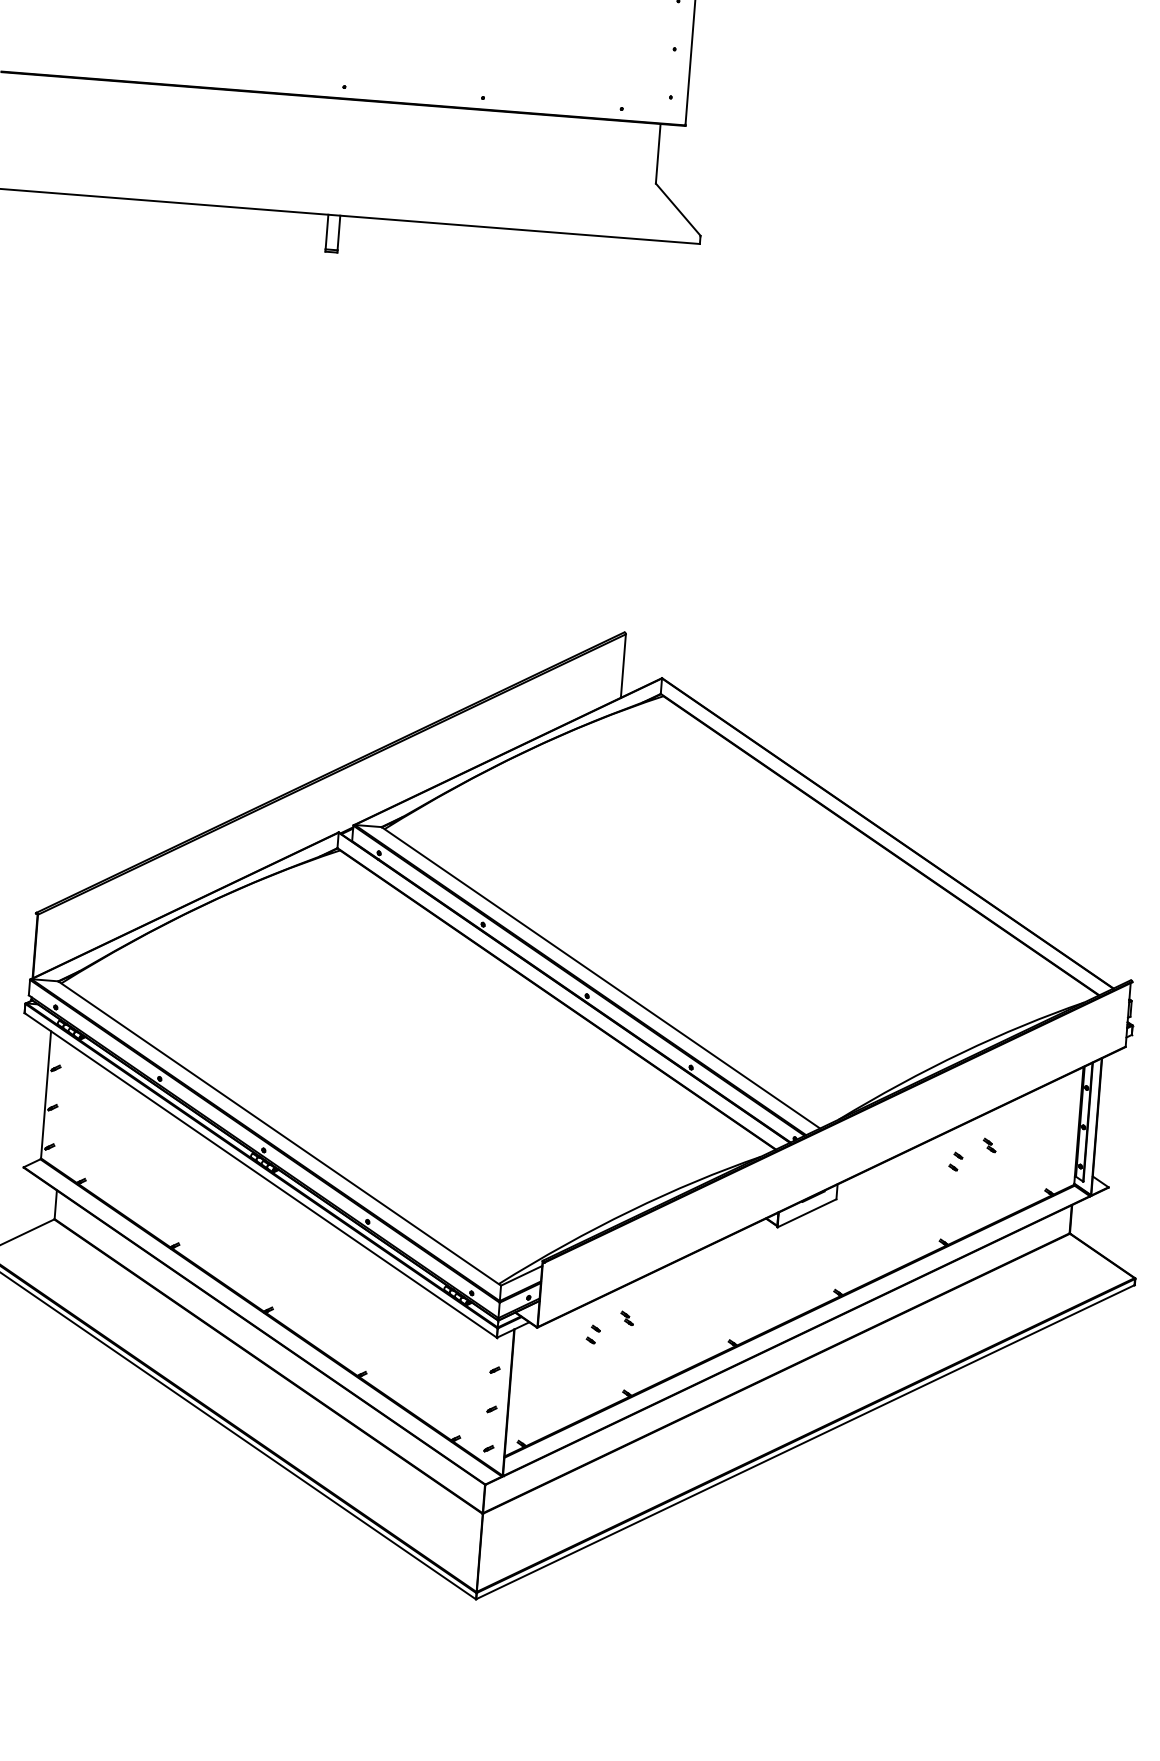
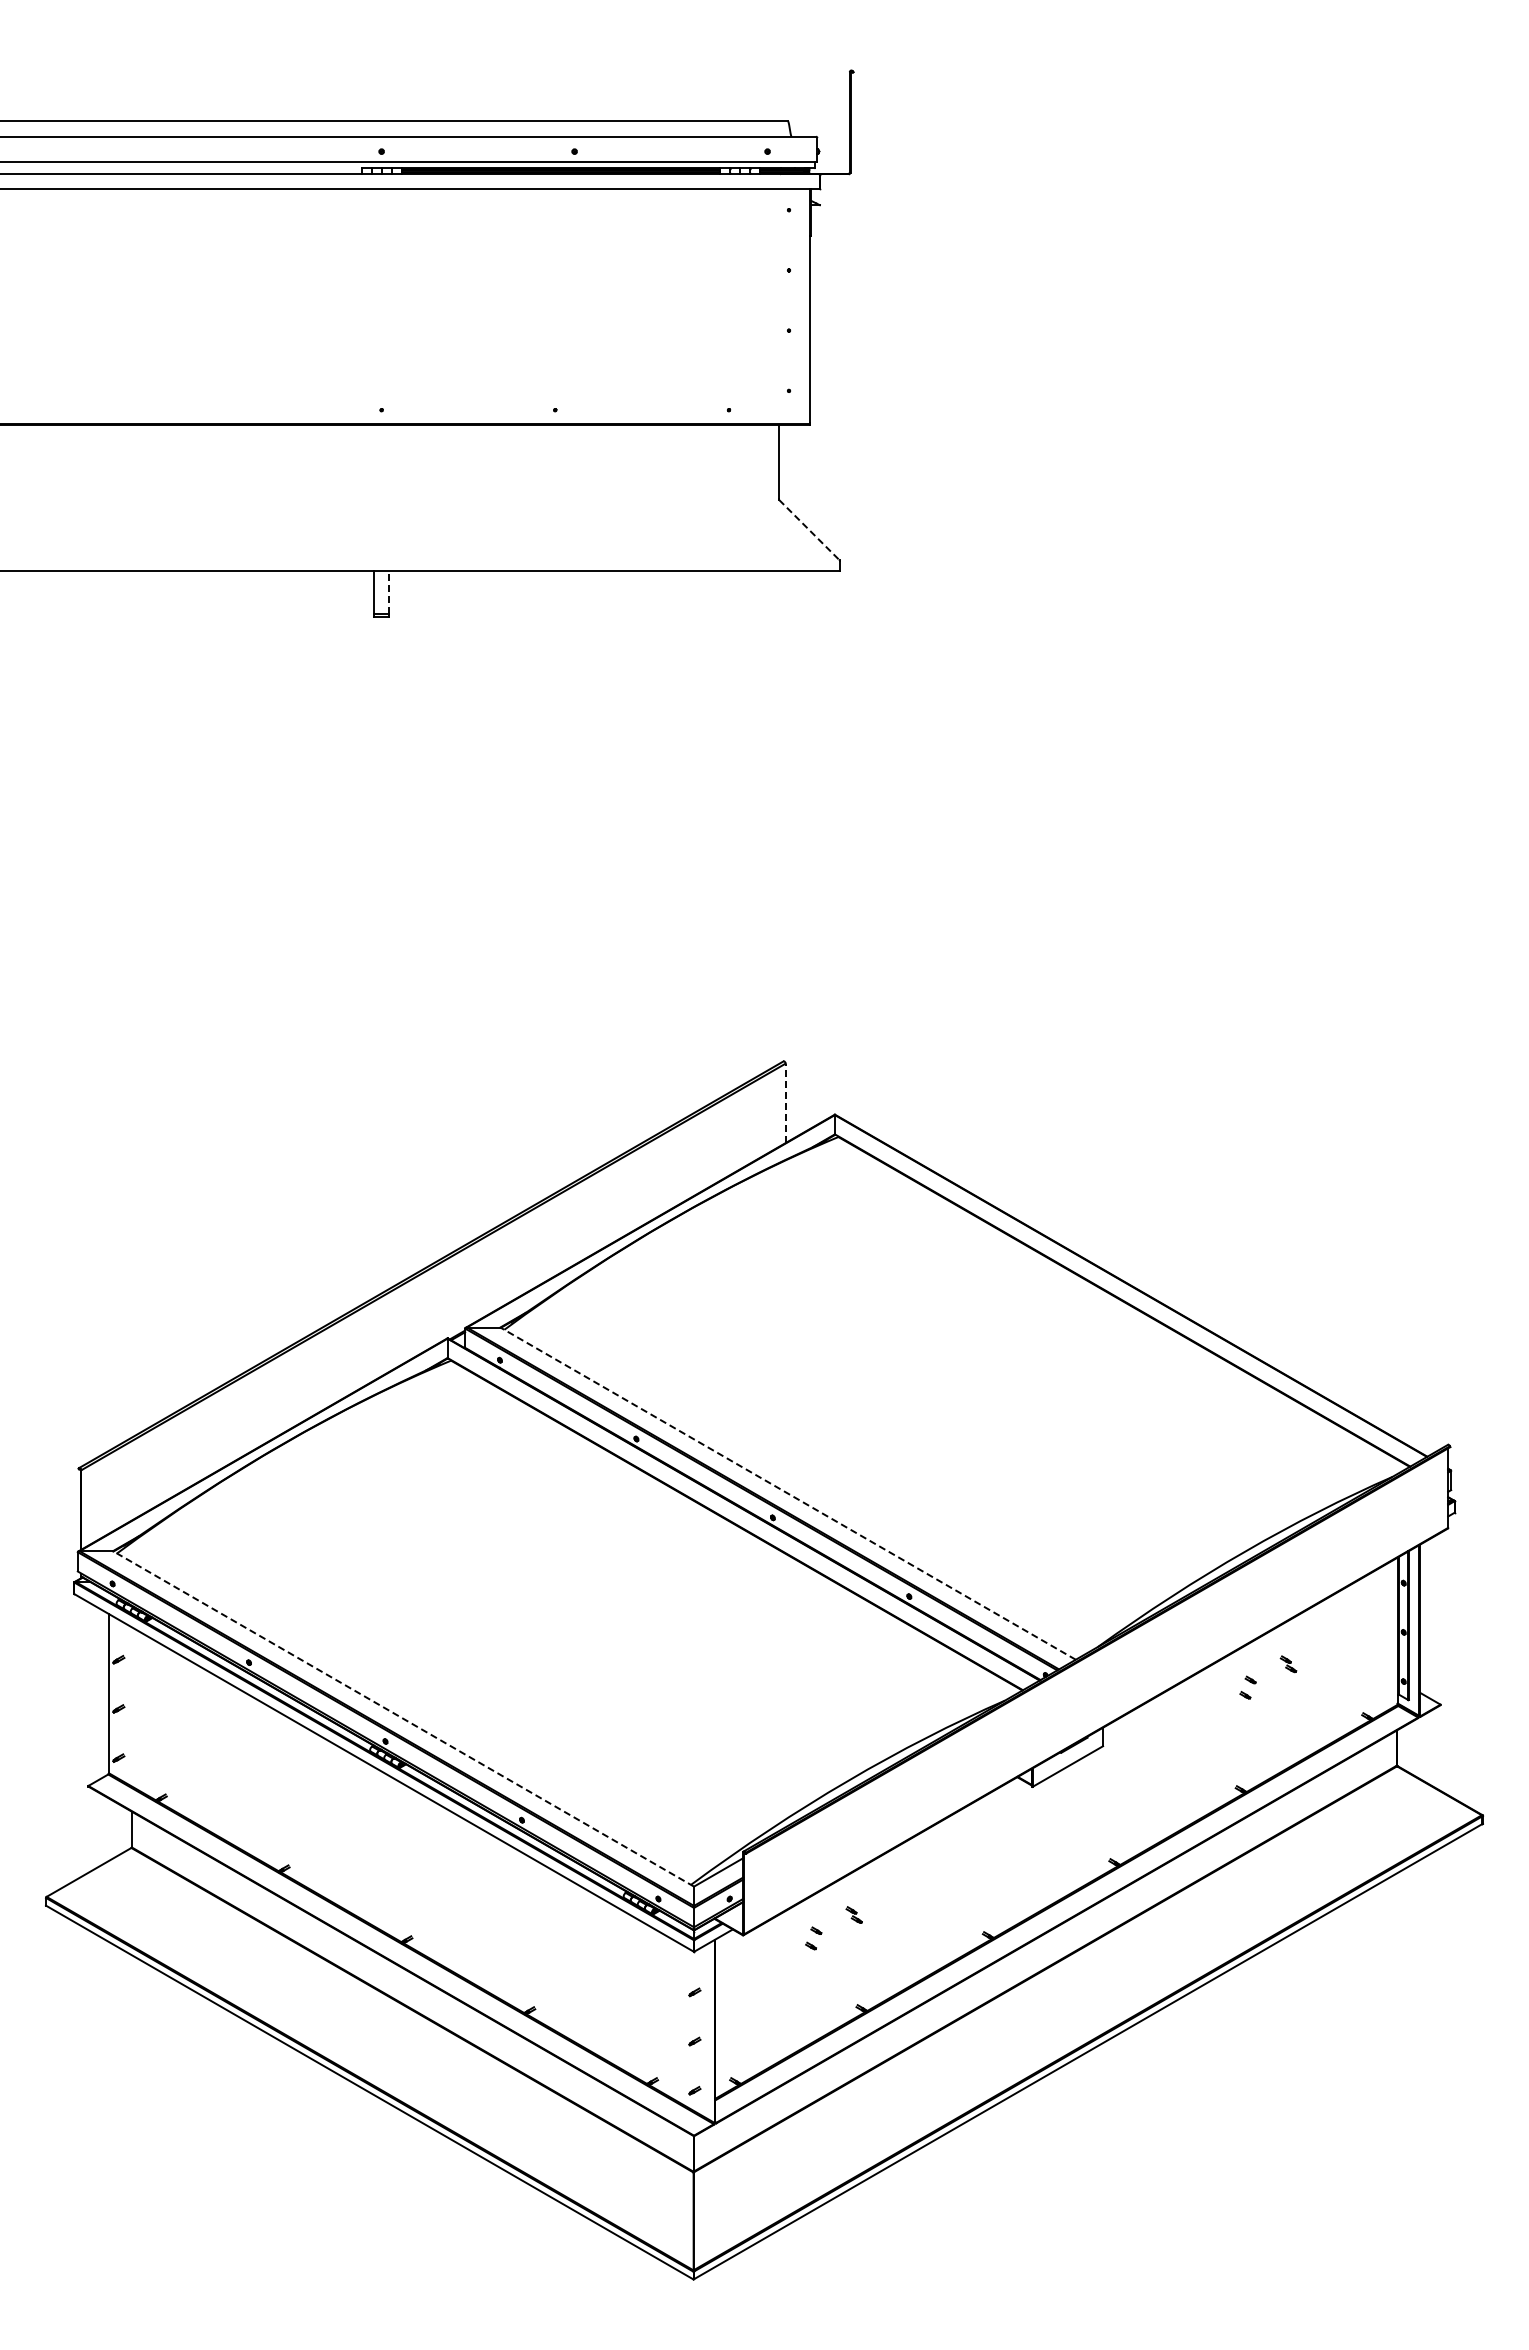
line: (678, 210) -> (809, 530), solid -> dashed
line: (339, 233) -> (389, 592), solid -> dashed
line: (623, 666) -> (785, 1103), solid -> dashed
line: (600, 977) -> (787, 1493), solid -> dashed
line: (279, 1133) -> (403, 1718), solid -> dashed

